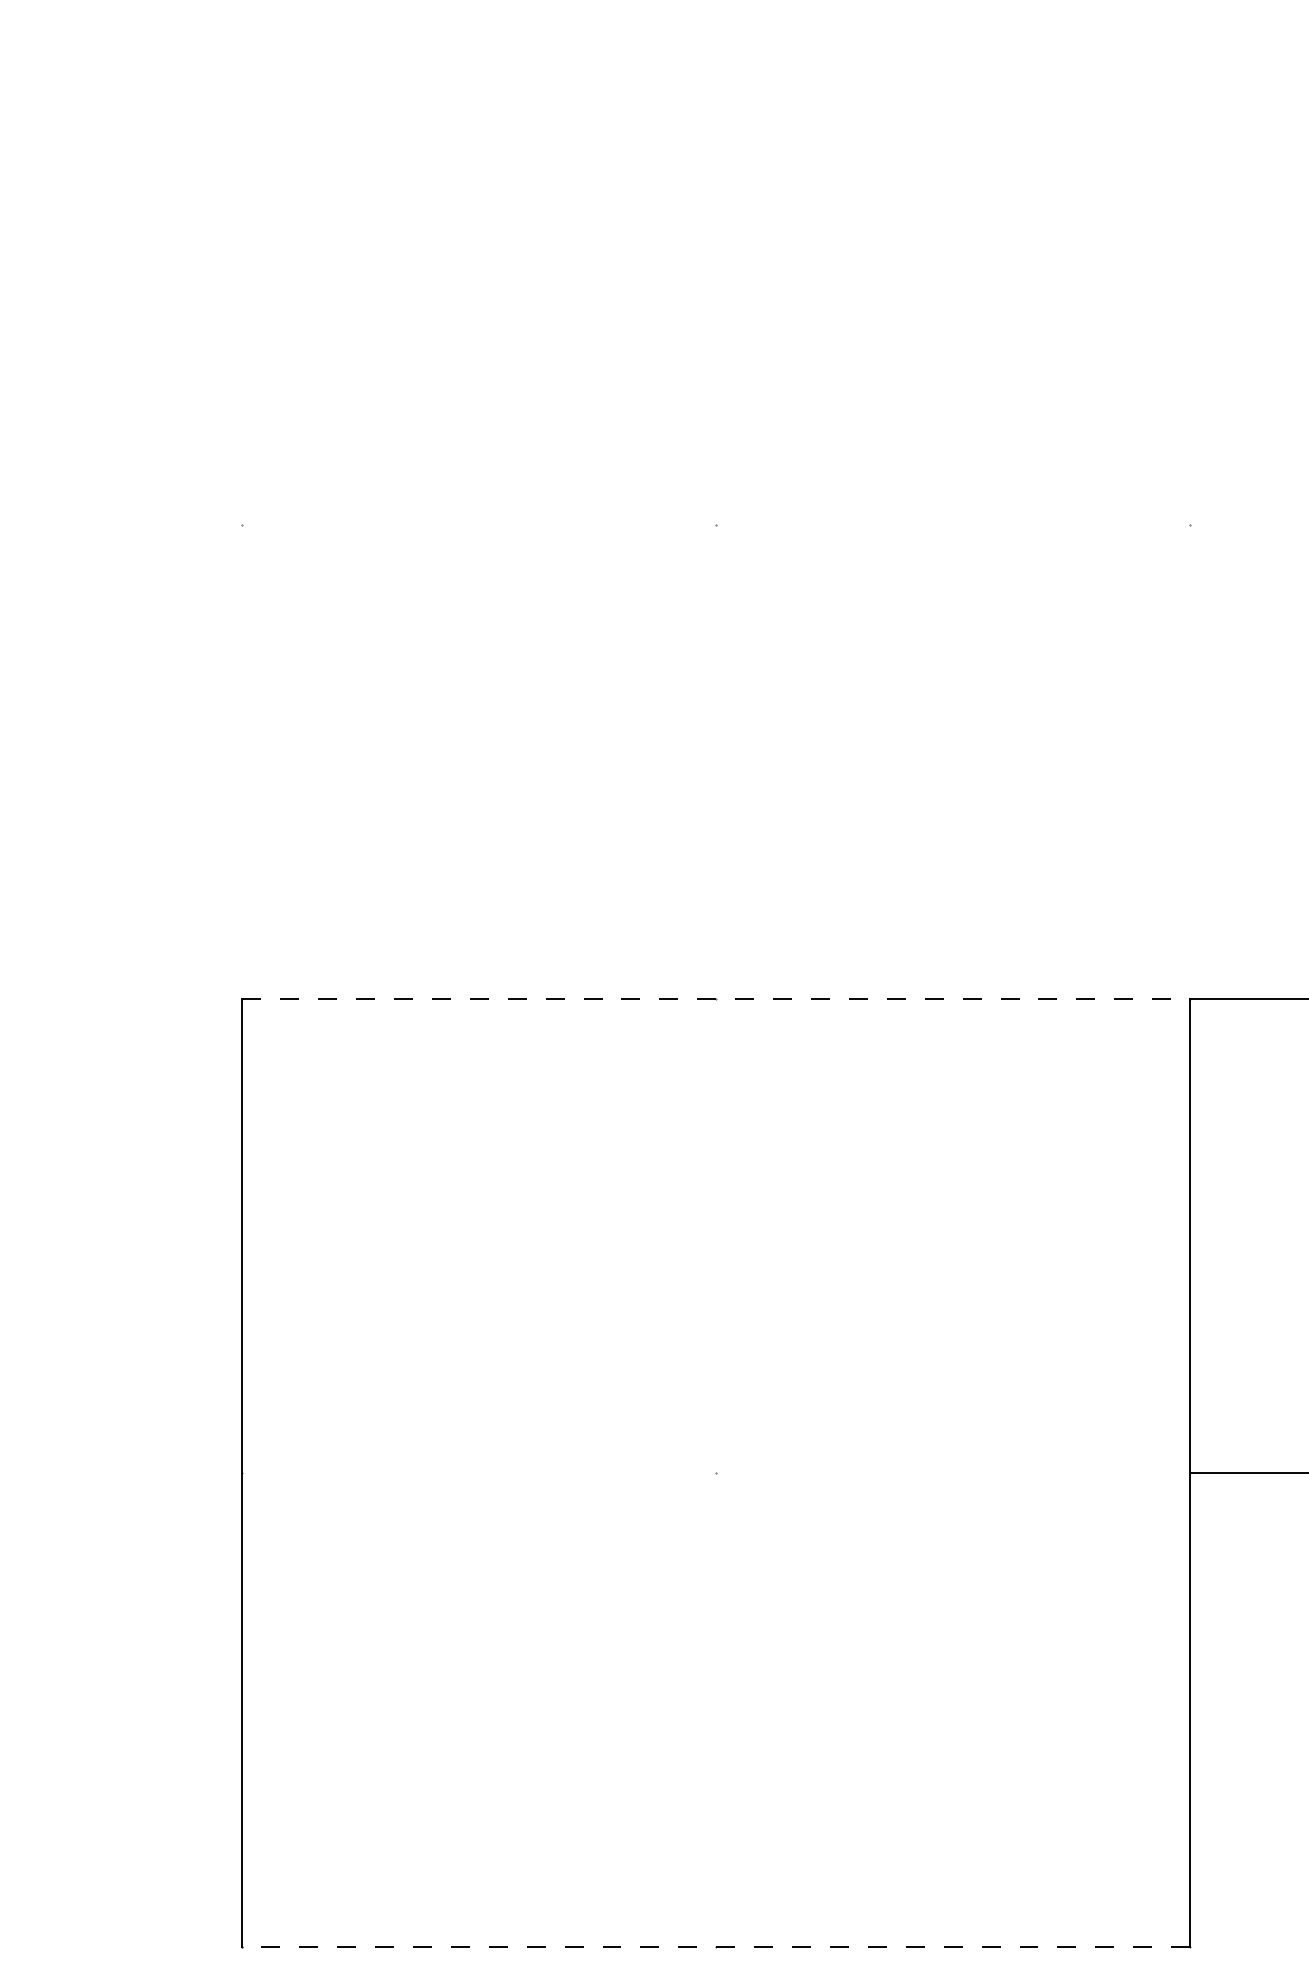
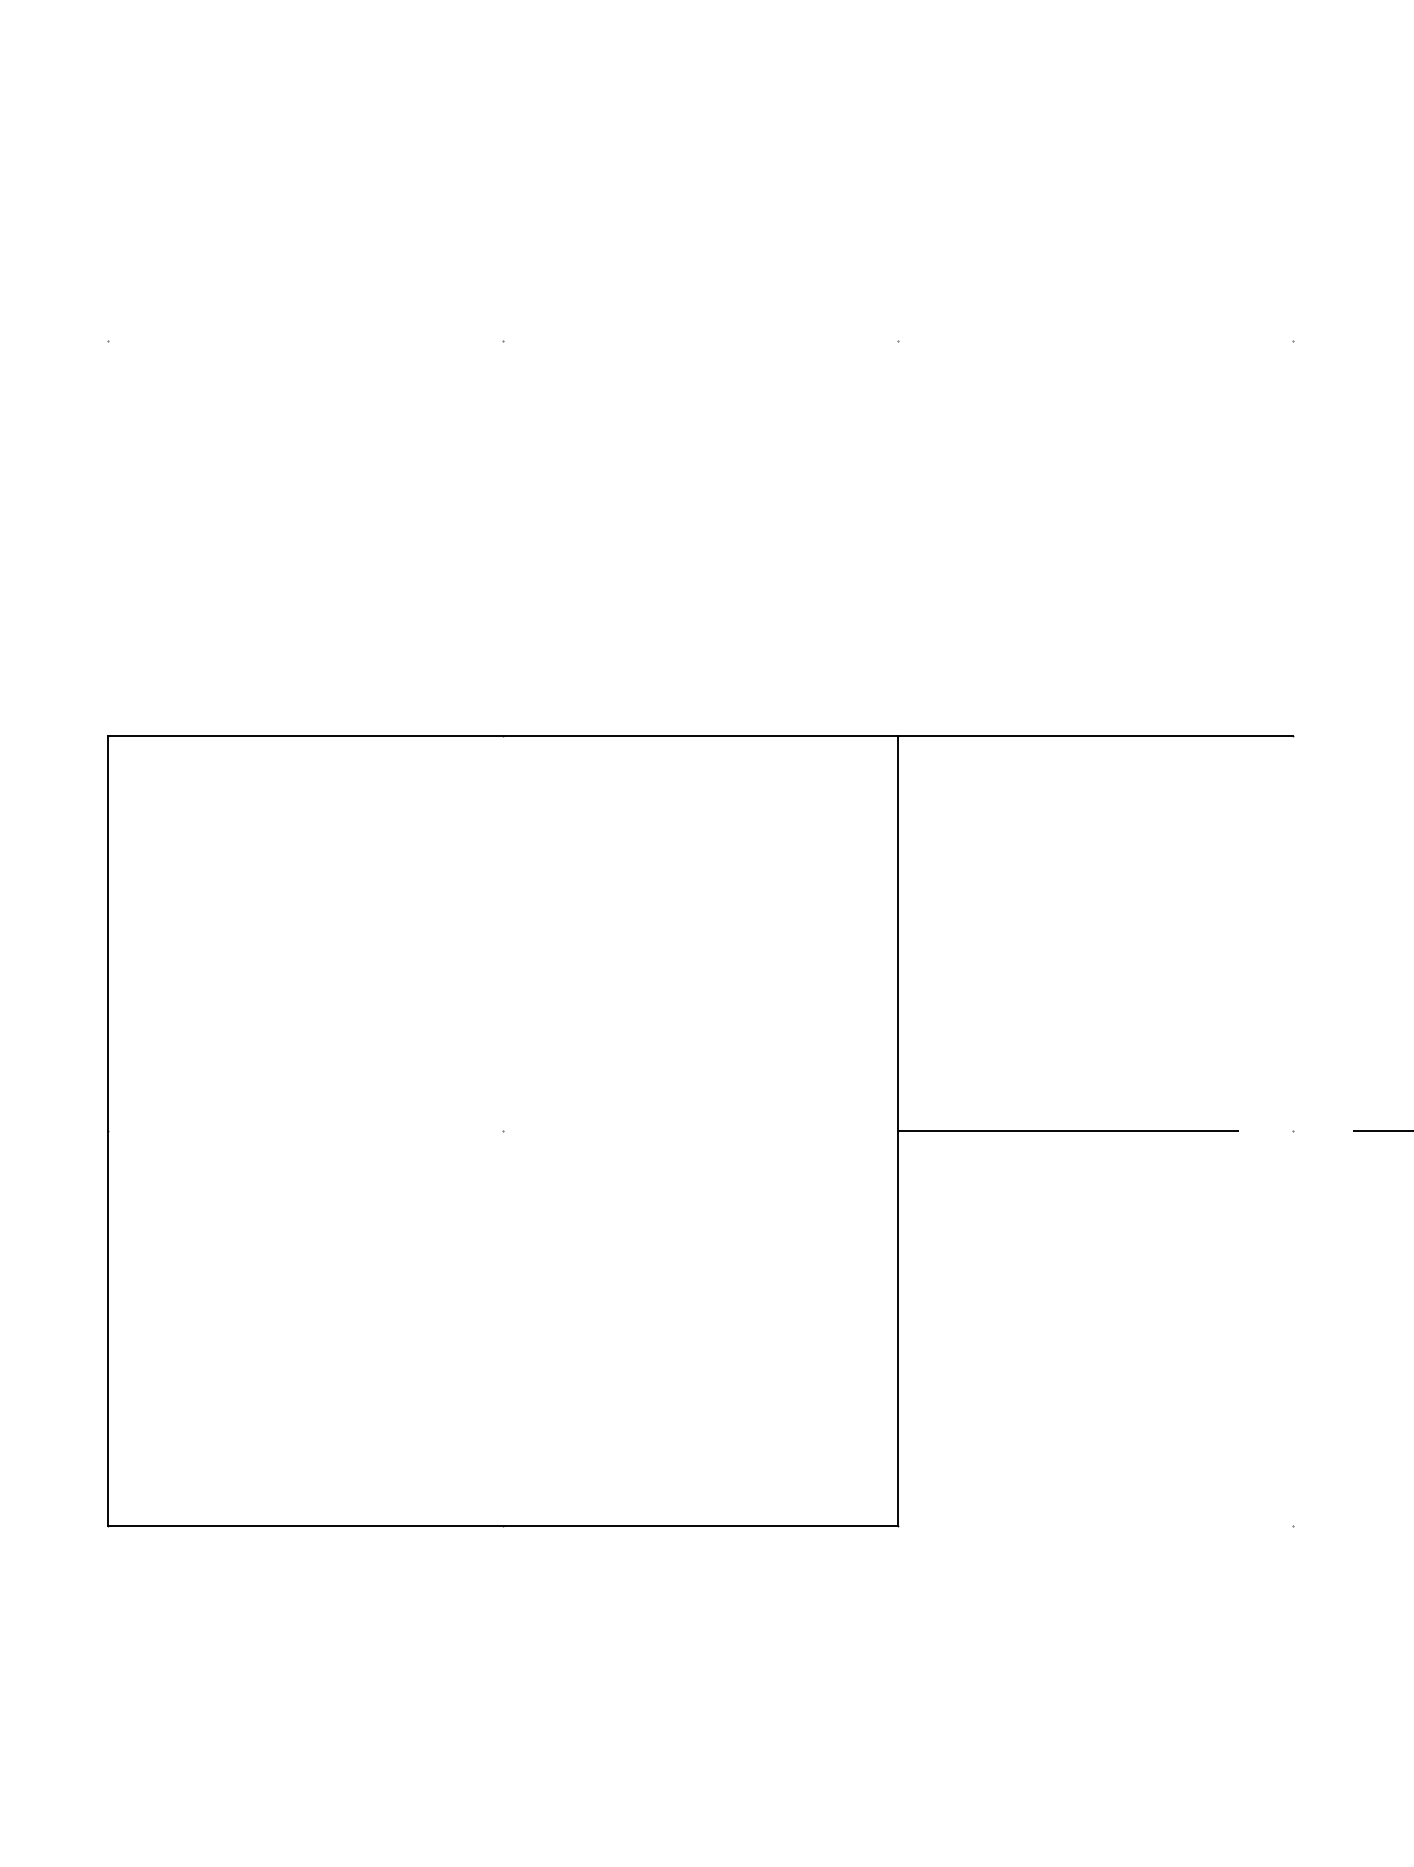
line: (715, 999) -> (502, 736), dashed -> solid
line: (715, 1946) -> (502, 1525), dashed -> solid

